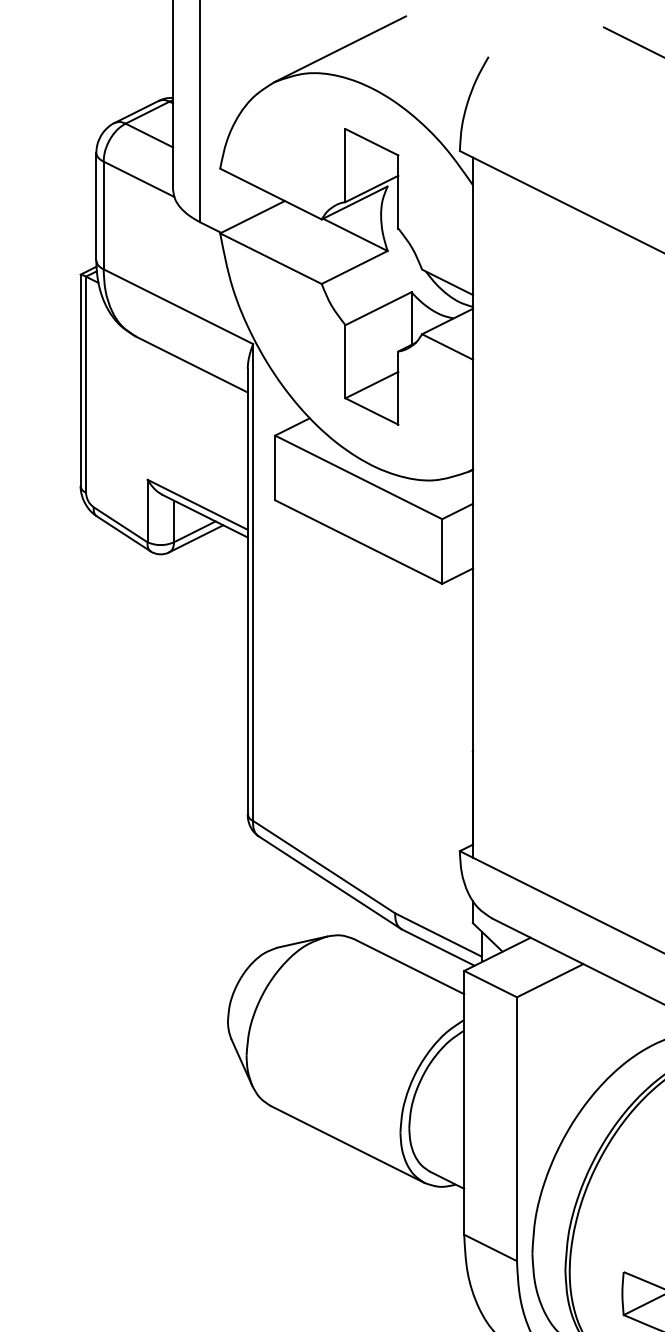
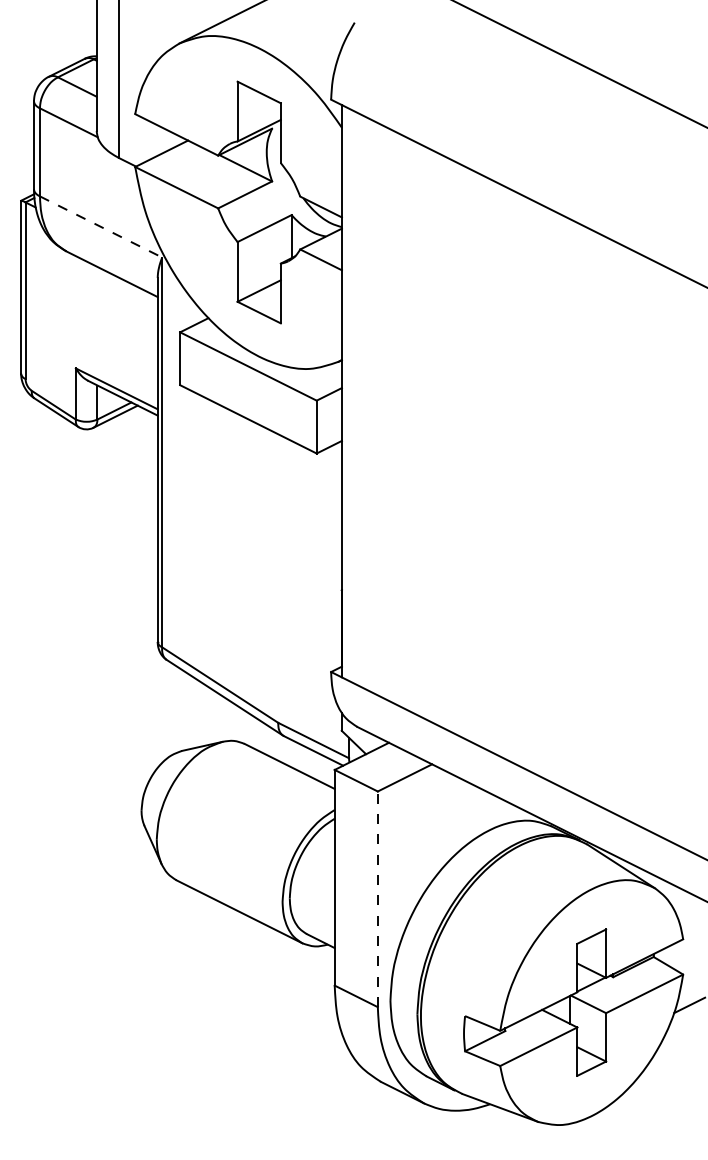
line: (178, 307) -> (101, 227), solid -> dashed
line: (516, 1129) -> (377, 899), solid -> dashed

